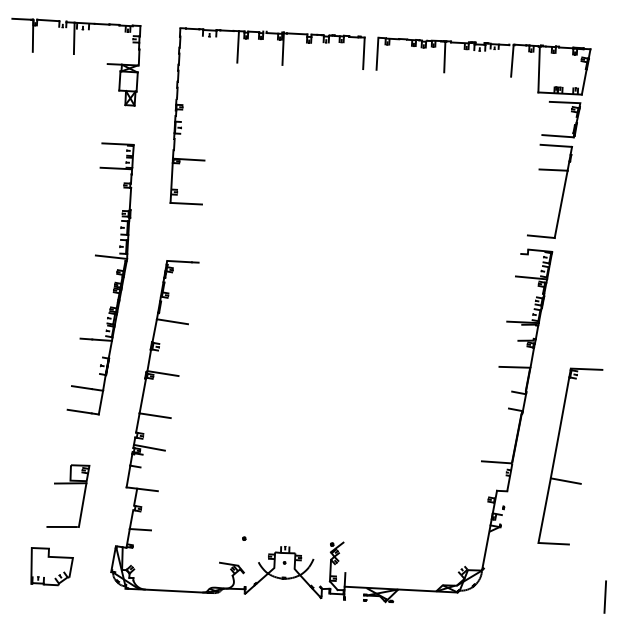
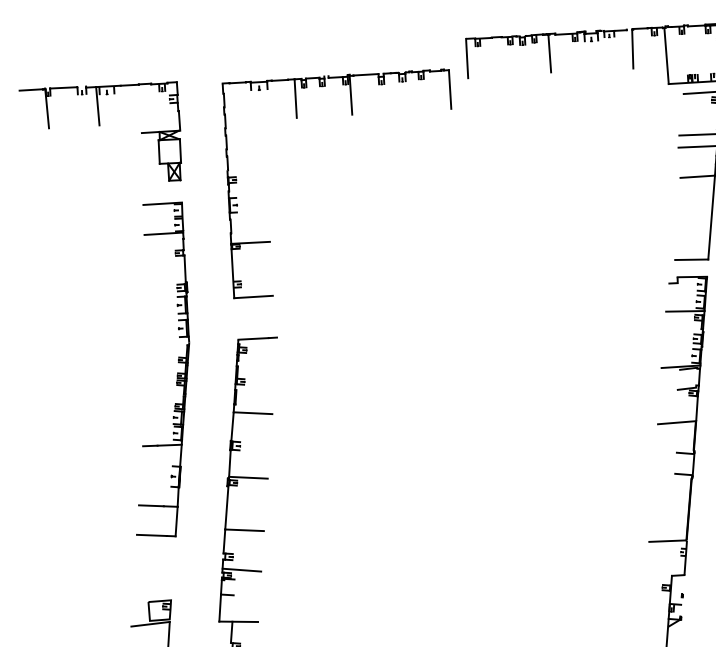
part: (74, 54) -> (100, 125), moved
part: (281, 65) -> (351, 115), moved
line: (111, 256) -> (169, 341), removed

